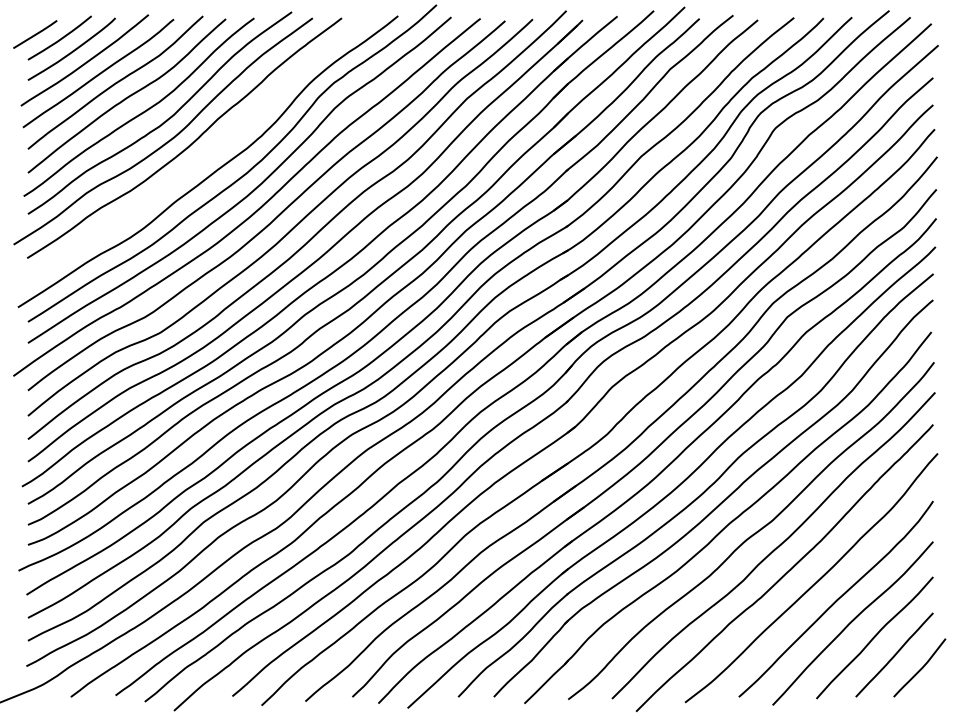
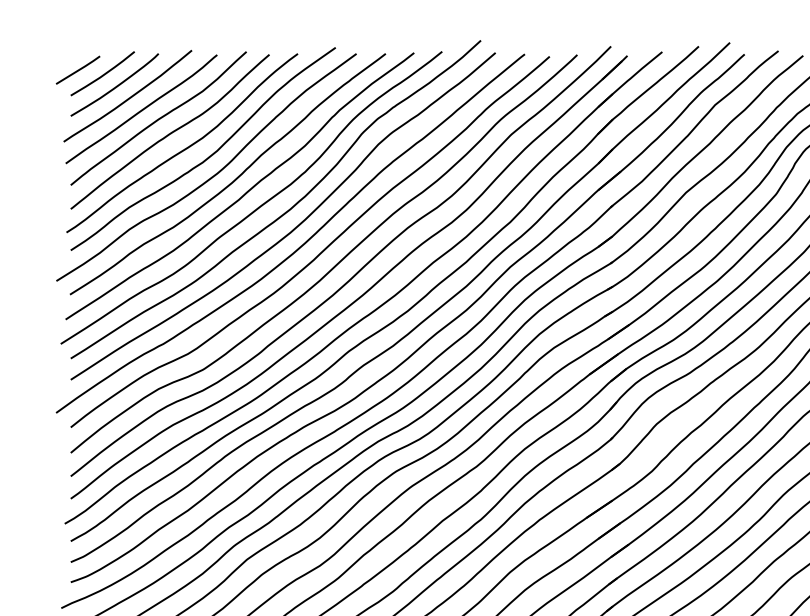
curve: (200, 157) -> (243, 193), added

